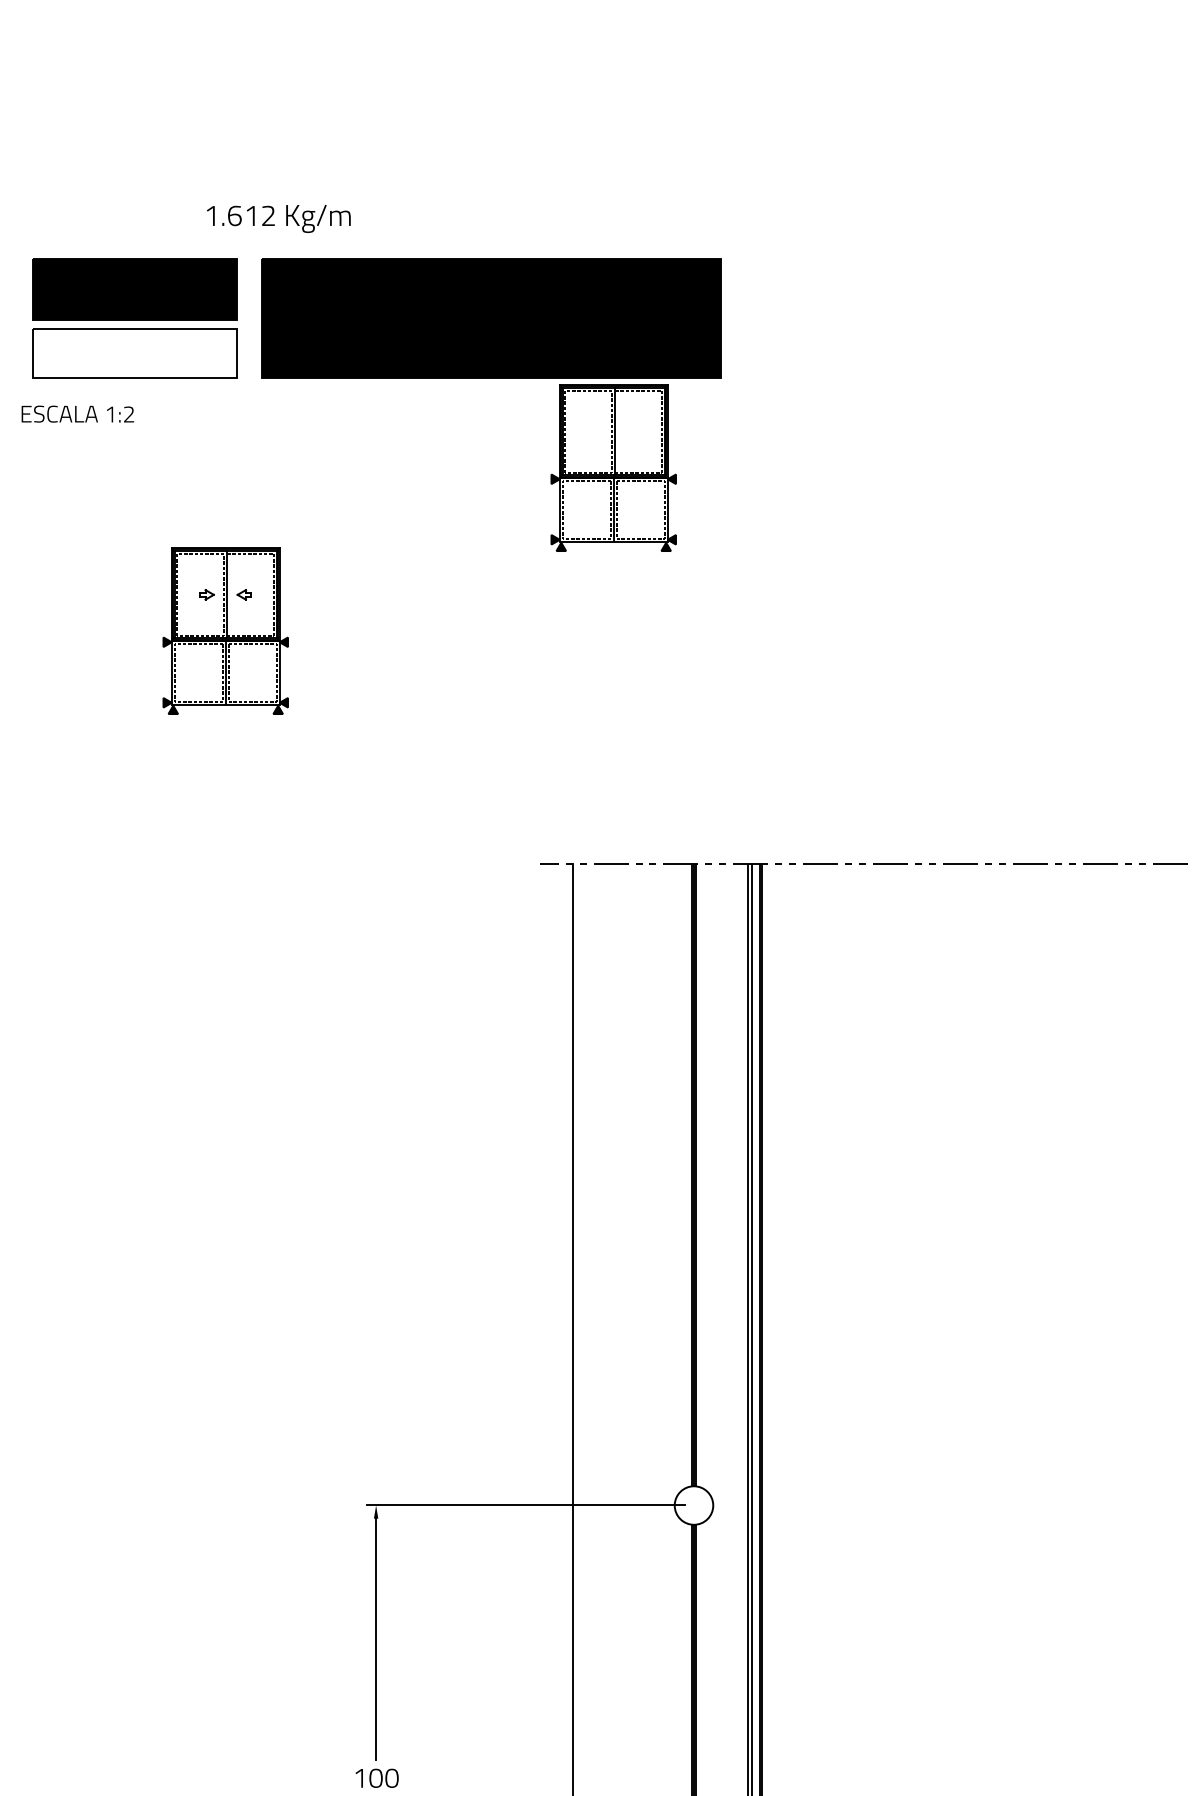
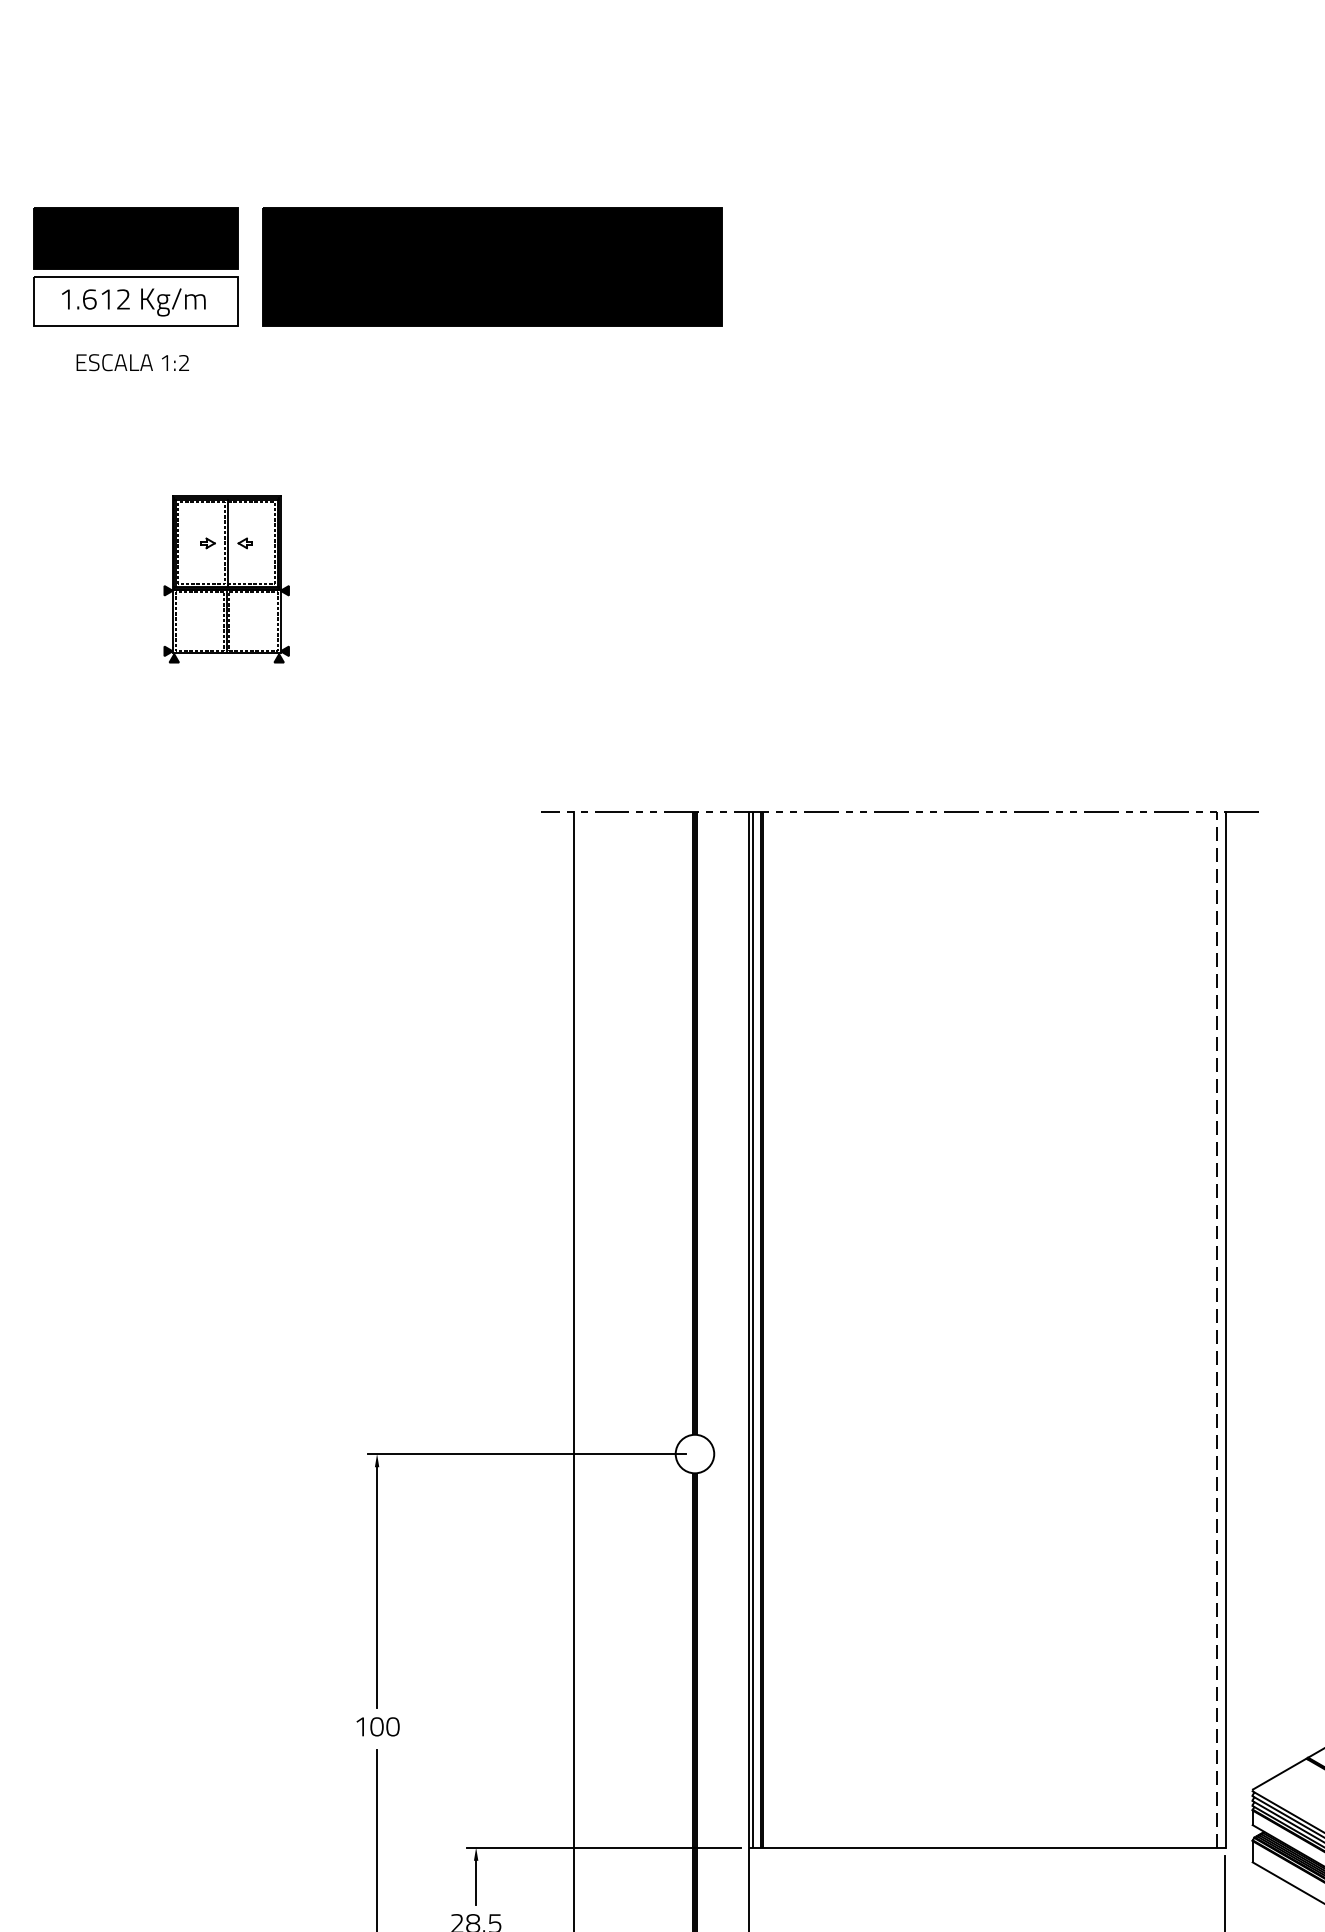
text: (278, 218) -> (133, 302), moved
text: (77, 413) -> (132, 362), moved
part: (613, 467) -> (614, 416), removed

